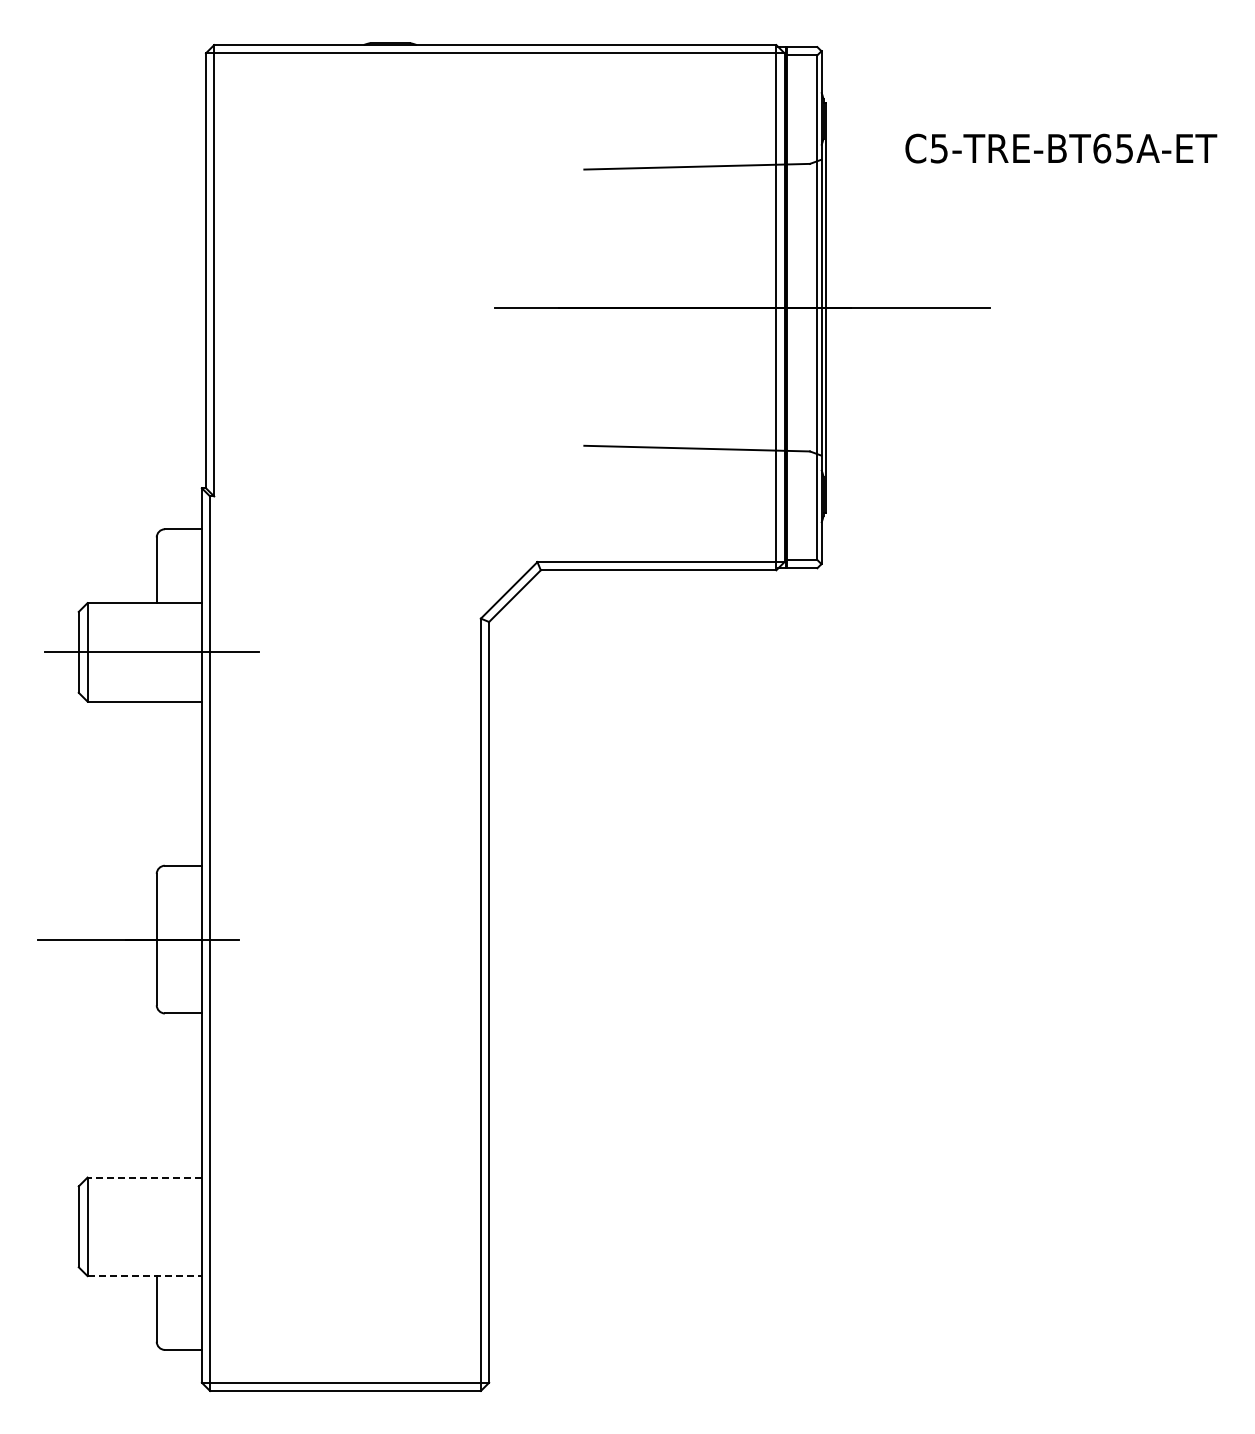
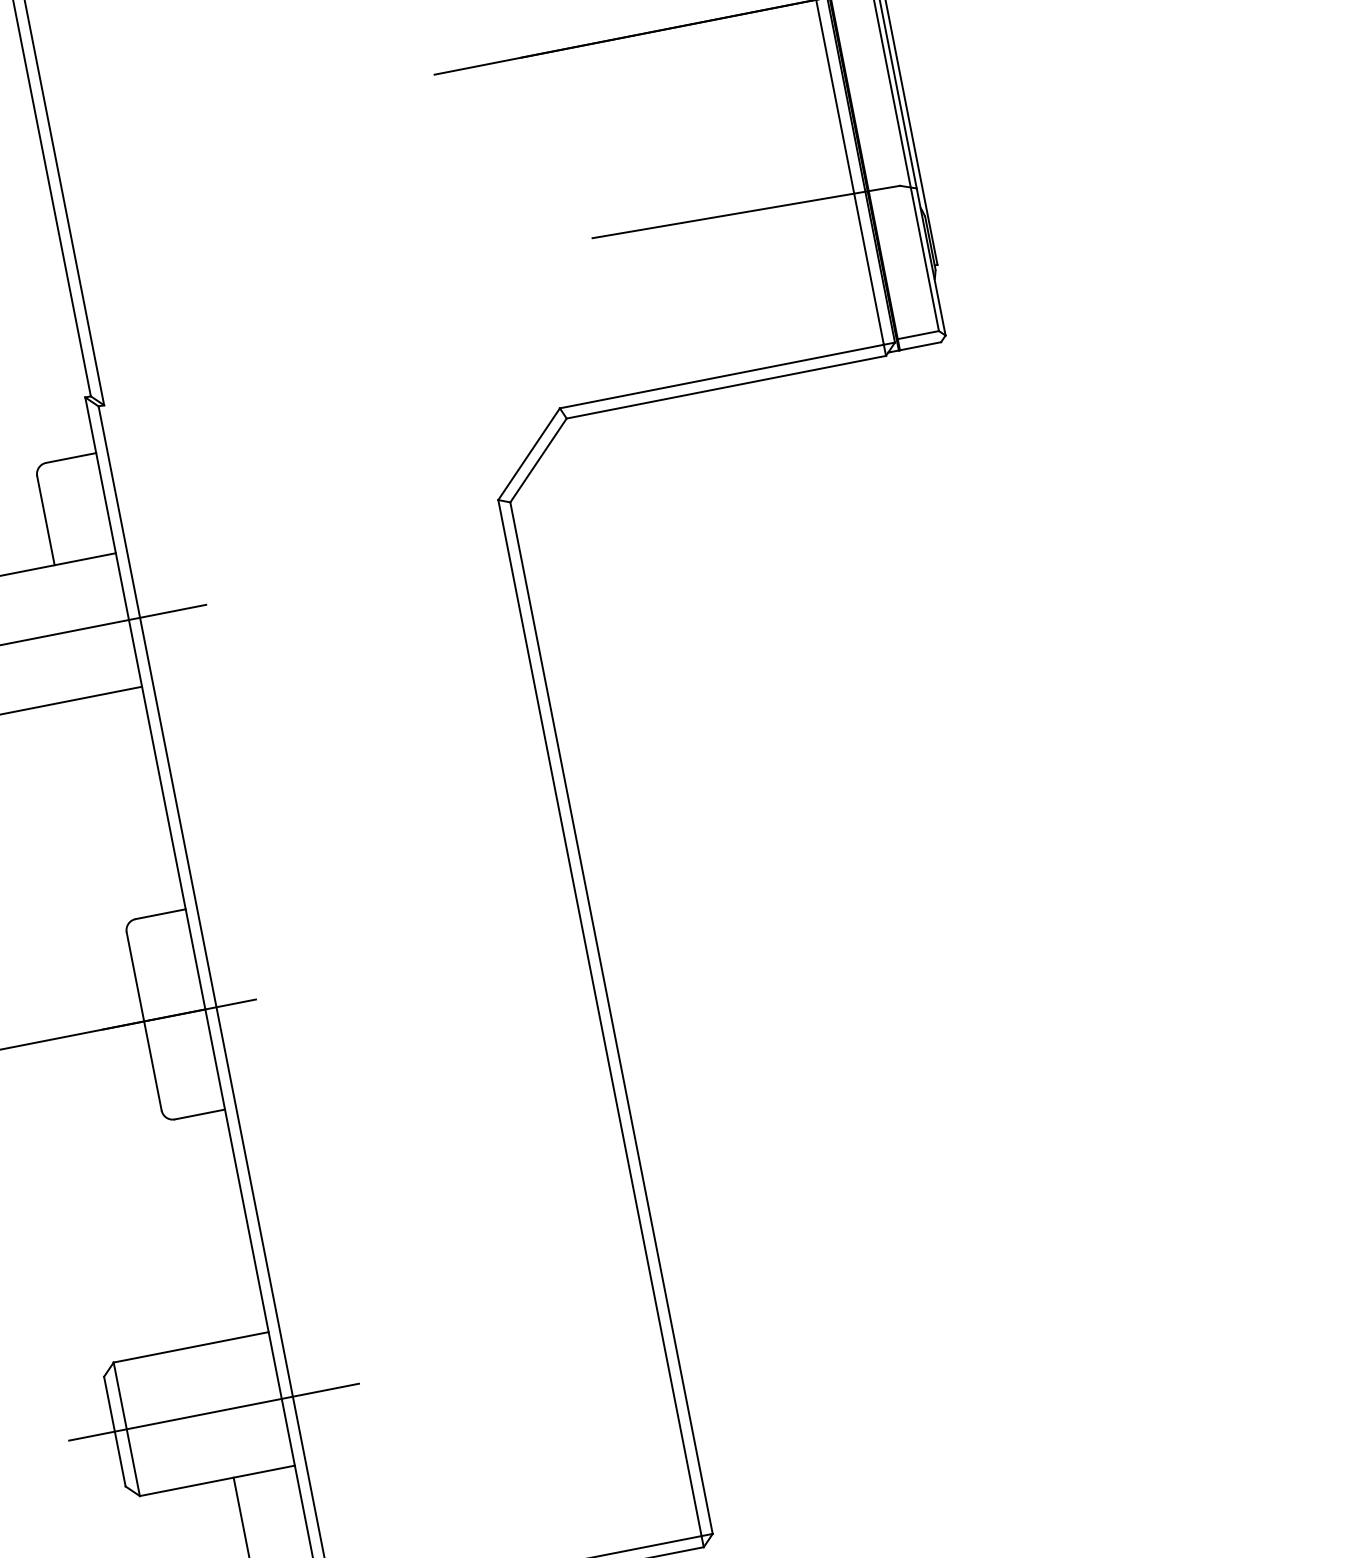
line: (144, 1177) -> (190, 1347), dashed -> solid
line: (151, 1226) -> (213, 1411), added
line: (145, 1276) -> (218, 1481), dashed -> solid

